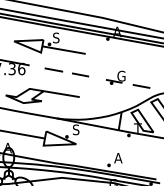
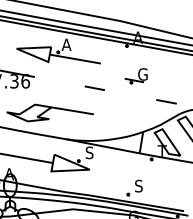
text: (56, 37) -> (66, 44), S -> A
line: (53, 69) -> (62, 81), removed
part: (115, 77) -> (135, 75), moved
text: (118, 157) -> (139, 185), A -> S

